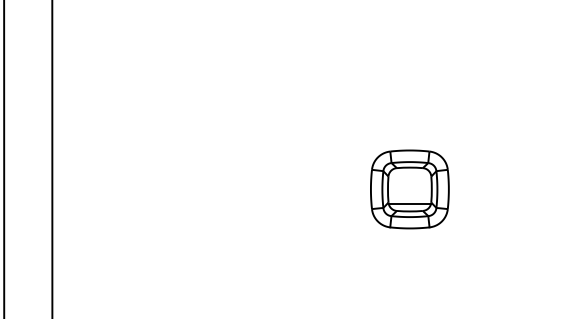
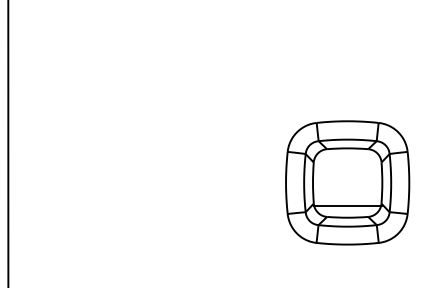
part: (409, 189) -> (347, 182), size x1.67

